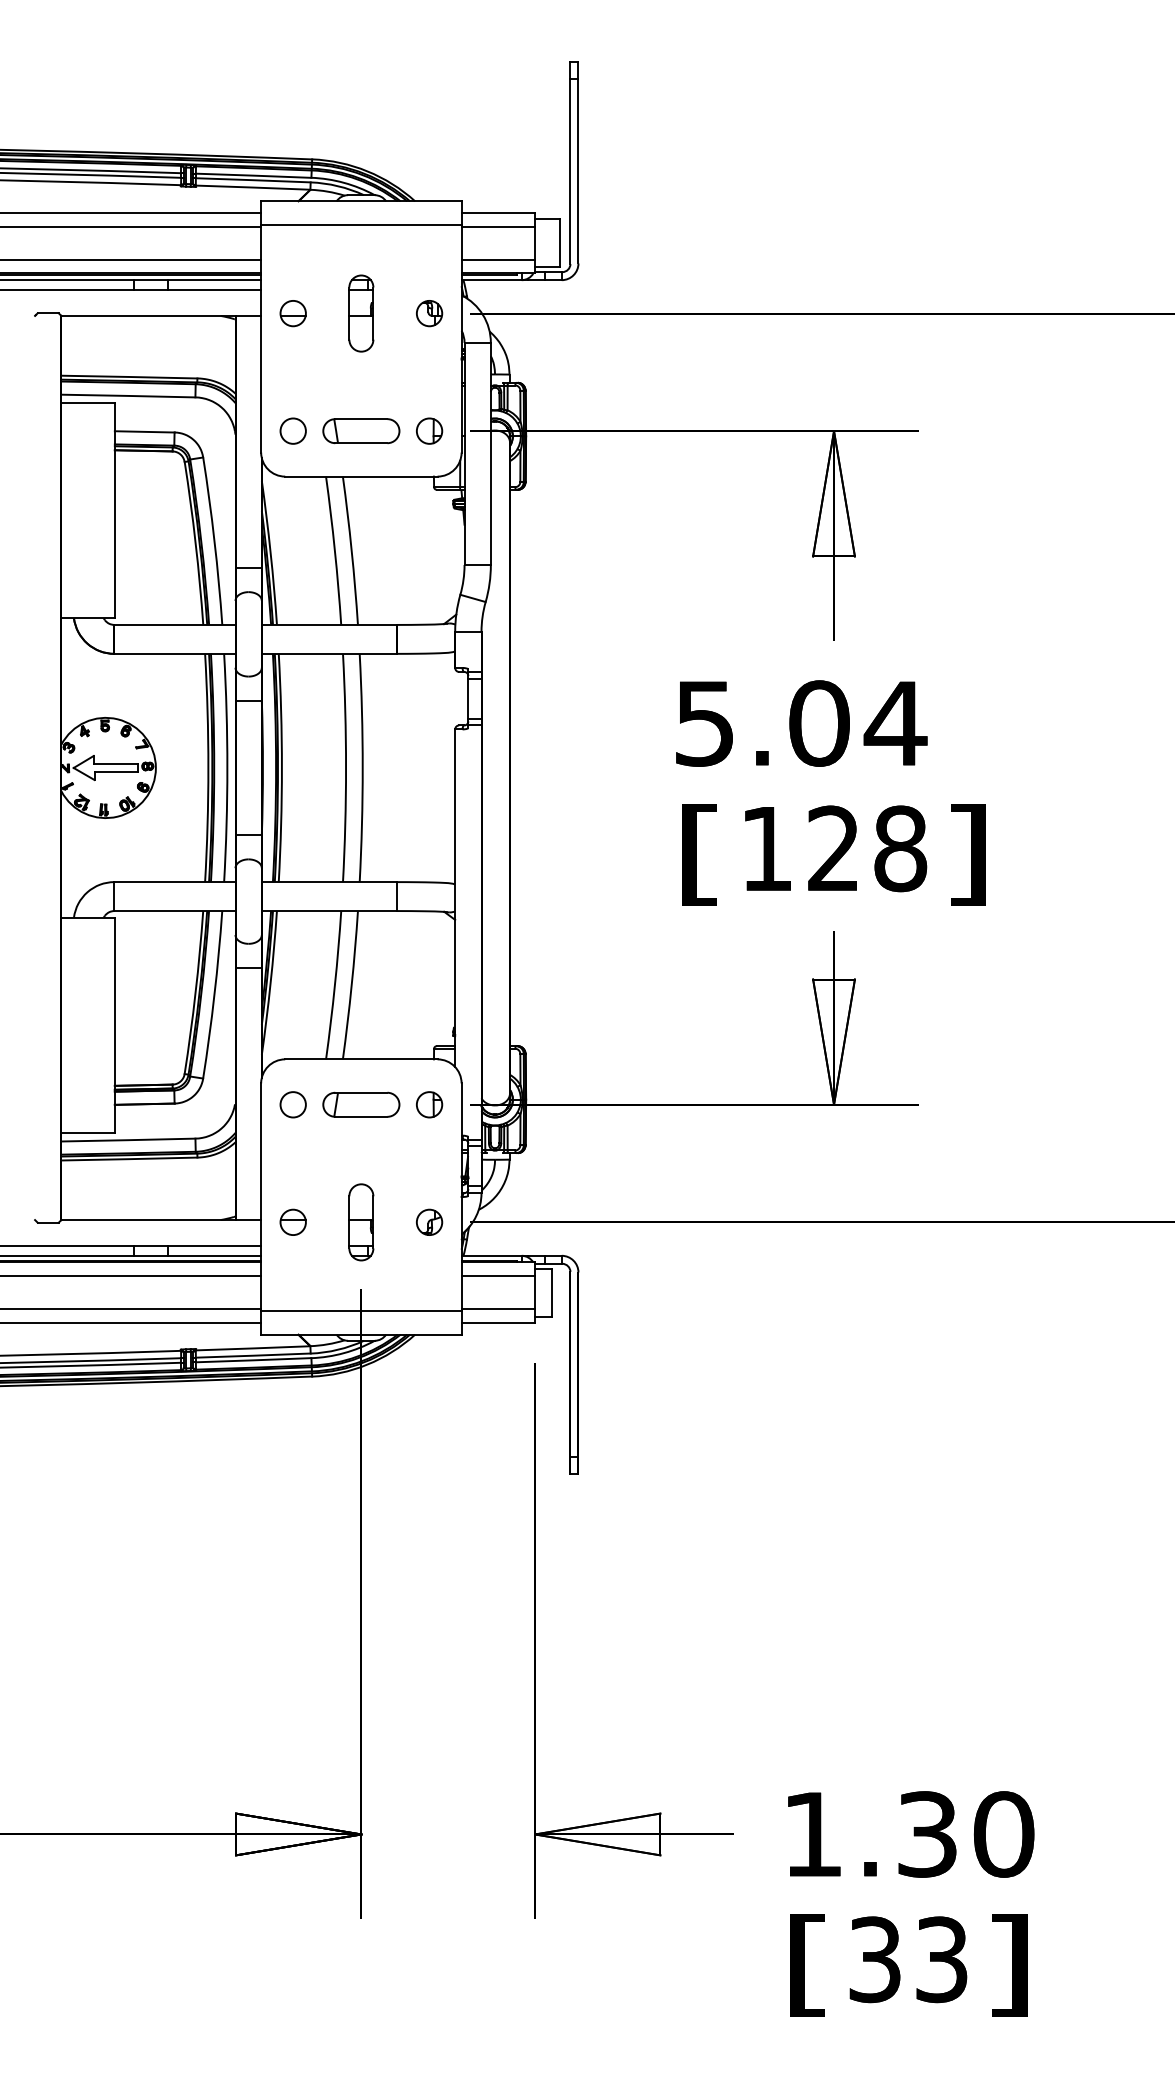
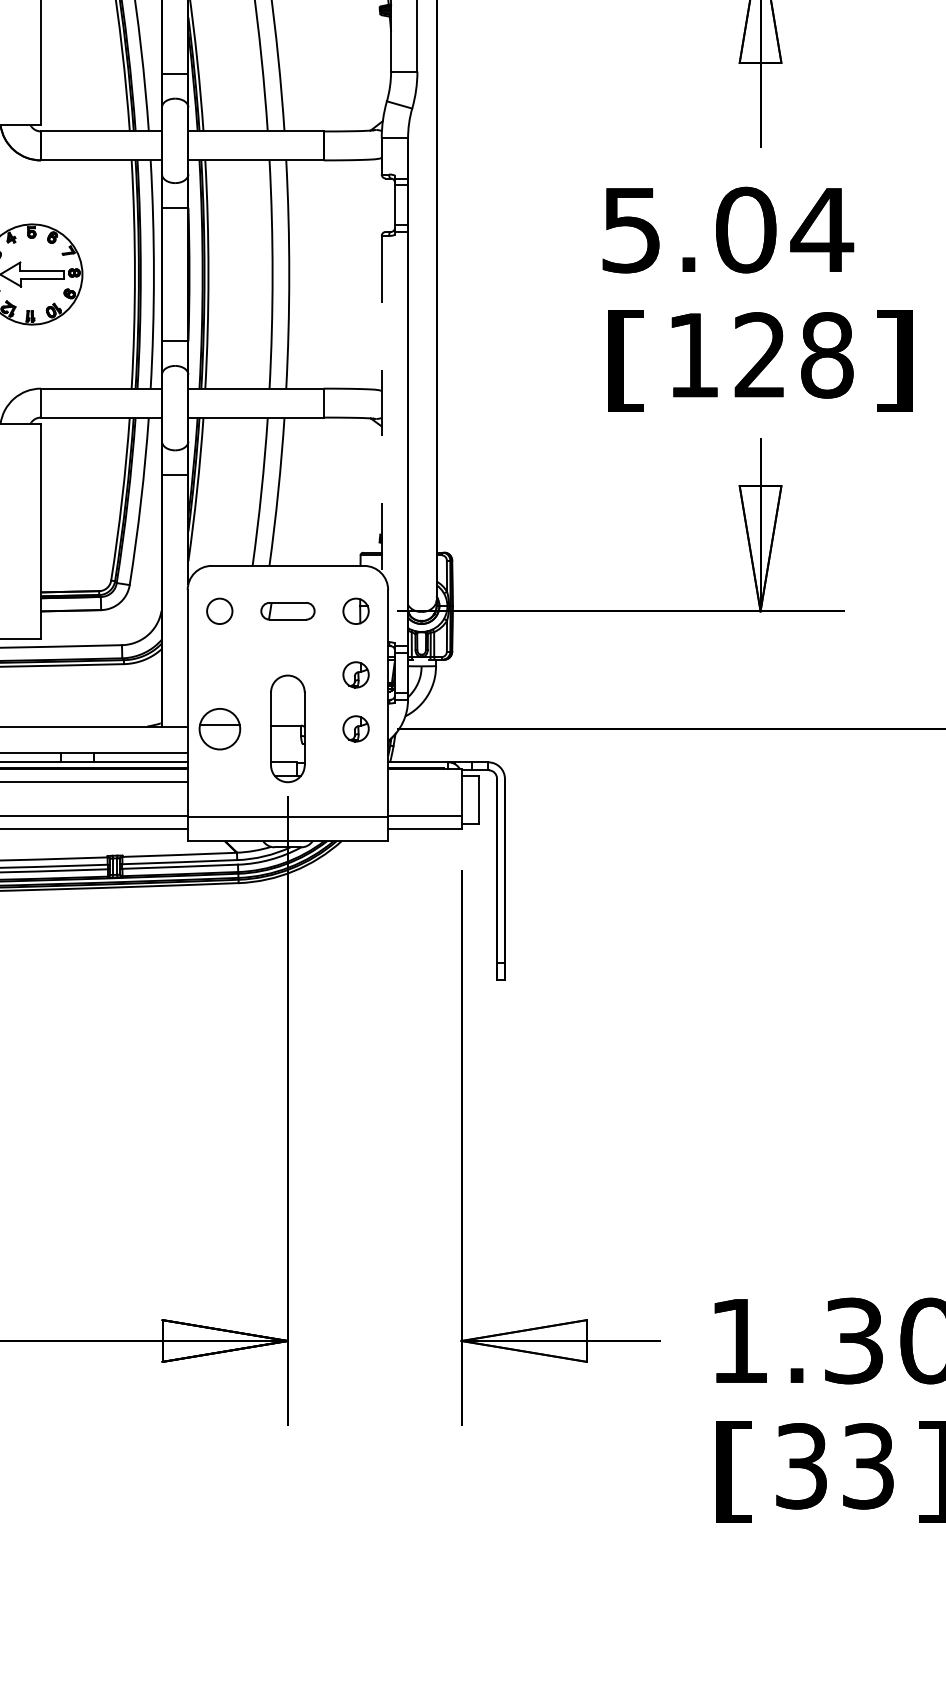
line: (455, 898) -> (382, 405), solid -> dashed
part: (361, 1104) -> (288, 611), size x0.7
part: (429, 1167) -> (356, 674), added
part: (292, 1221) -> (219, 728), size x1.6
part: (361, 1222) -> (288, 729), size x1.4
line: (498, 1275) -> (425, 782), removed

